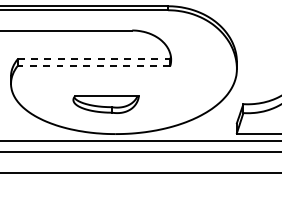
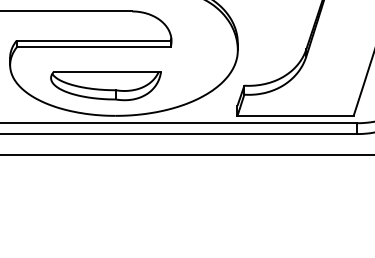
line: (93, 59) -> (93, 40), dashed -> solid
line: (93, 66) -> (93, 47), dashed -> solid
part: (105, 104) -> (105, 86), size x1.67

